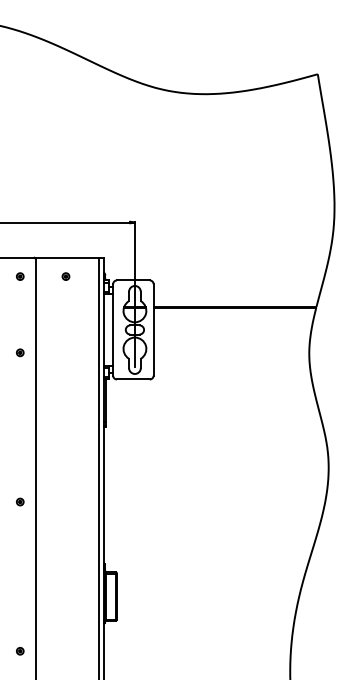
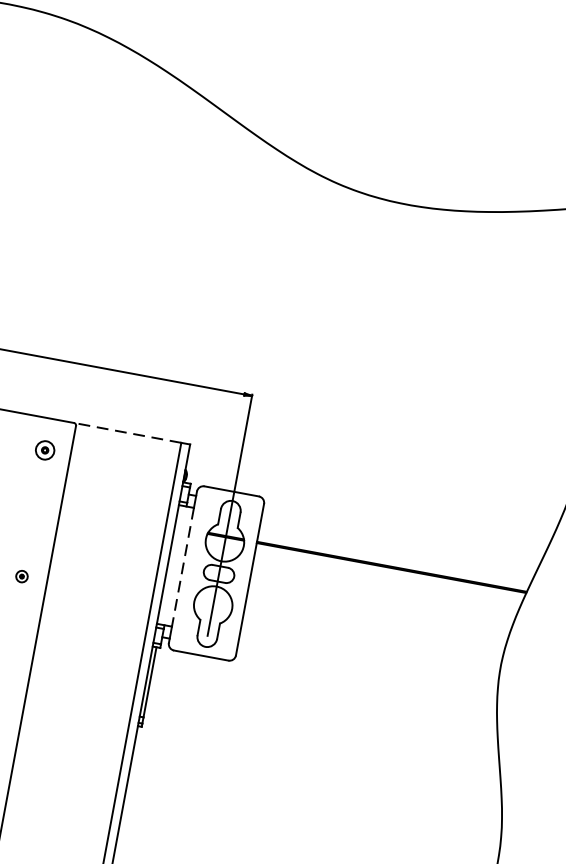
line: (65, 257) -> (126, 432), solid -> dashed
part: (20, 276) -> (45, 450), size x1.6
part: (65, 276) -> (120, 464), removed
line: (113, 329) -> (183, 566), solid -> dashed

